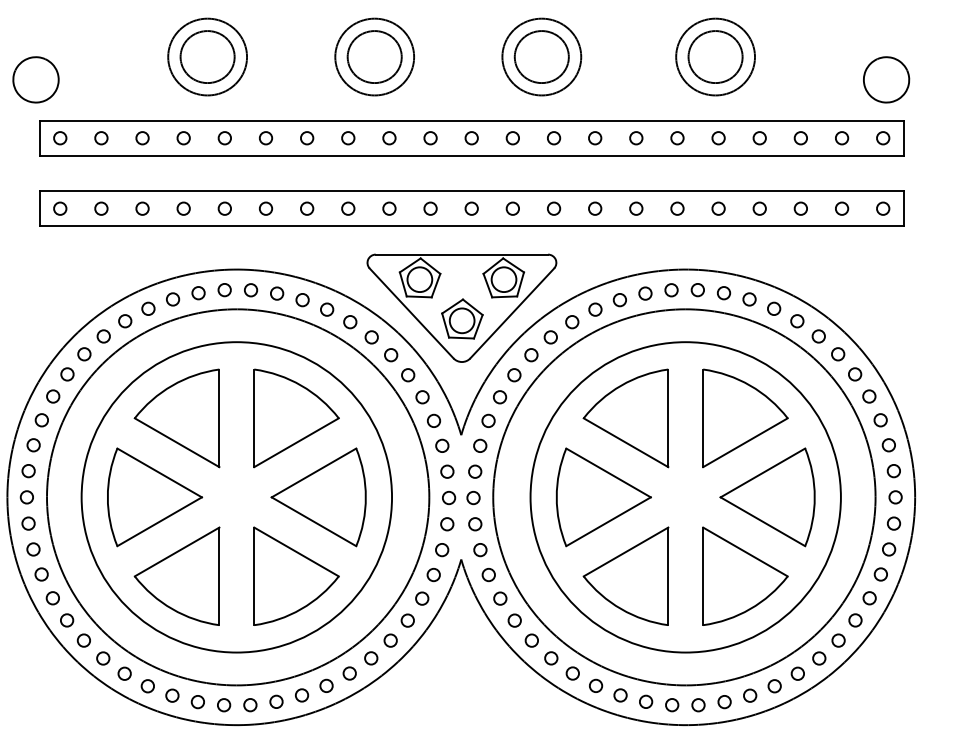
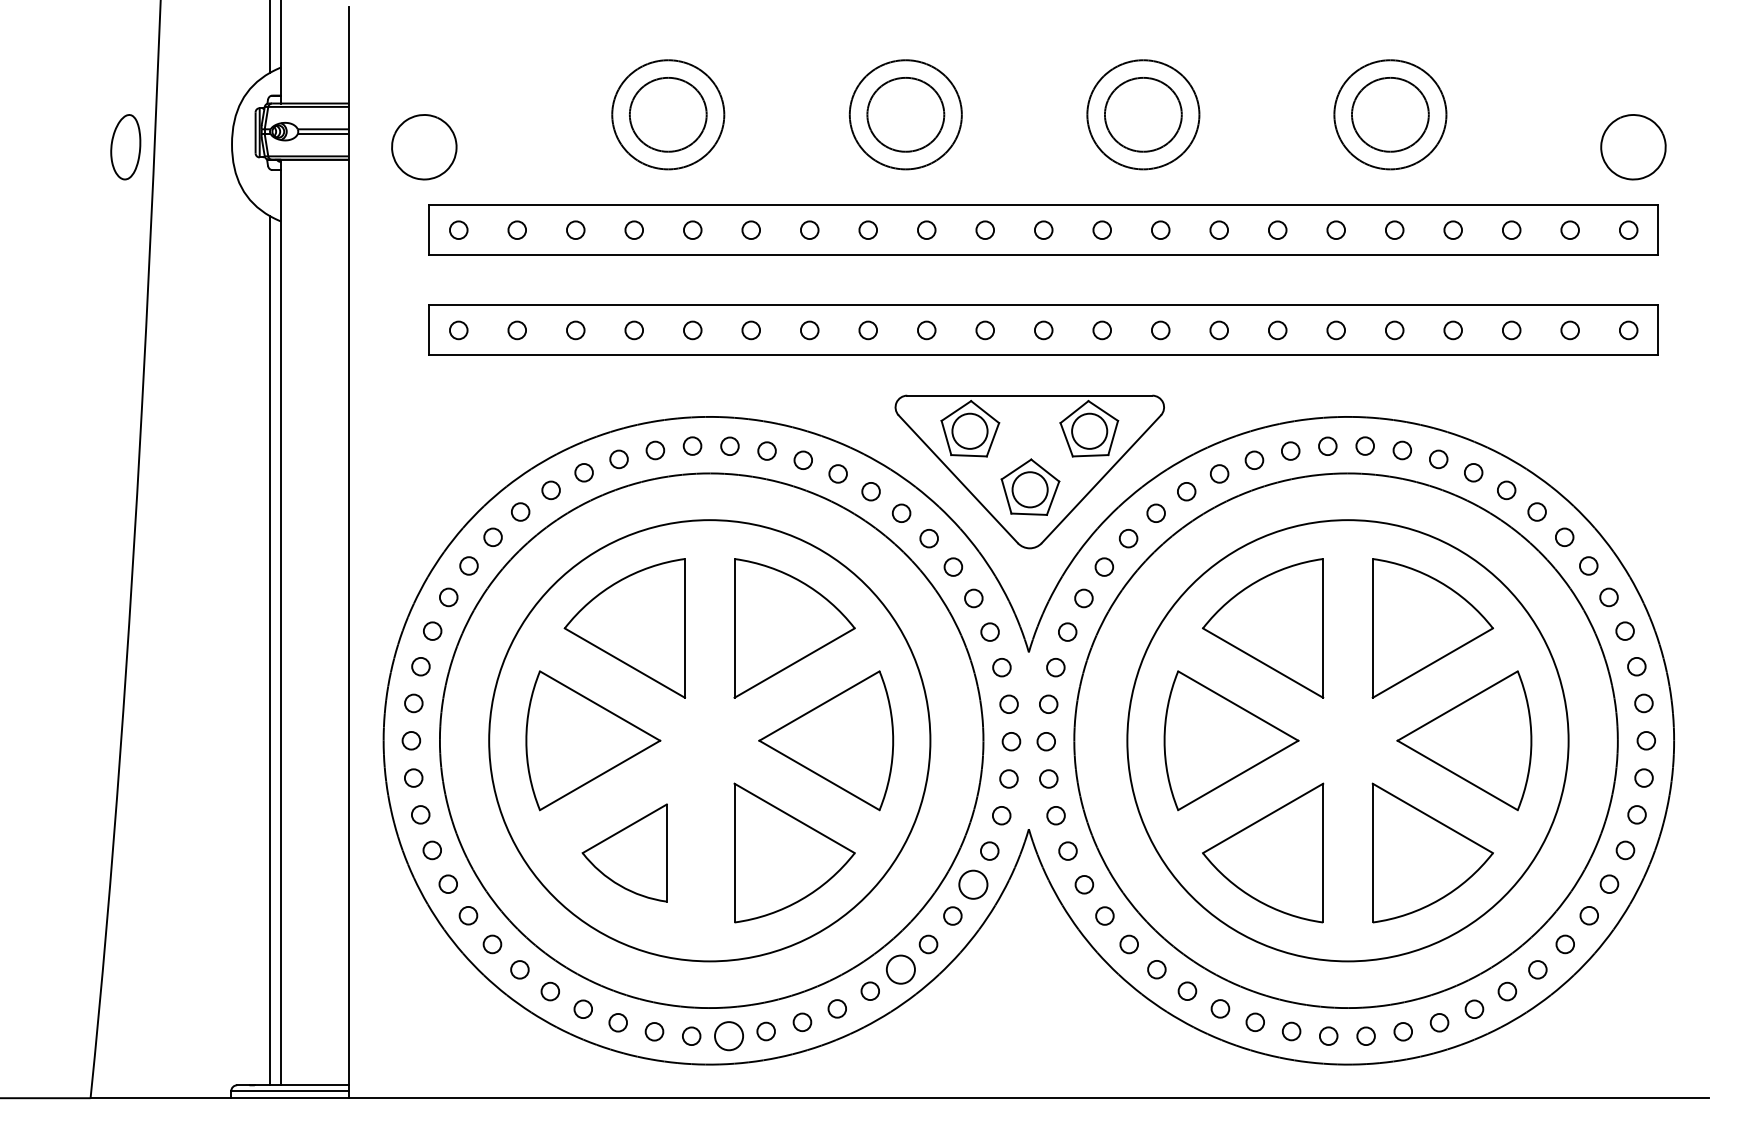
part: (176, 575) -> (624, 852), size x0.7
circle: (422, 598) -> (973, 884), size x1.6
circle: (370, 658) -> (900, 969), size x1.6
circle: (249, 704) -> (728, 1035), size x1.6

